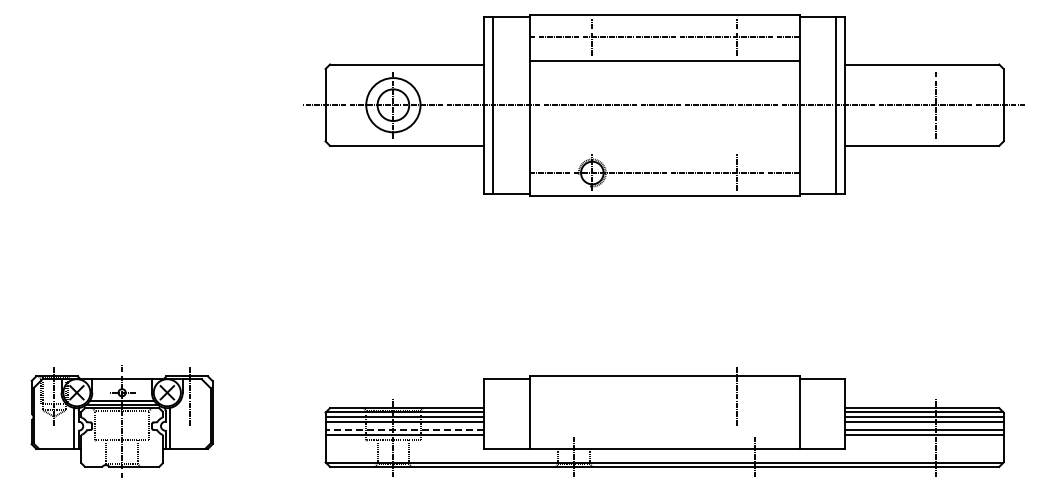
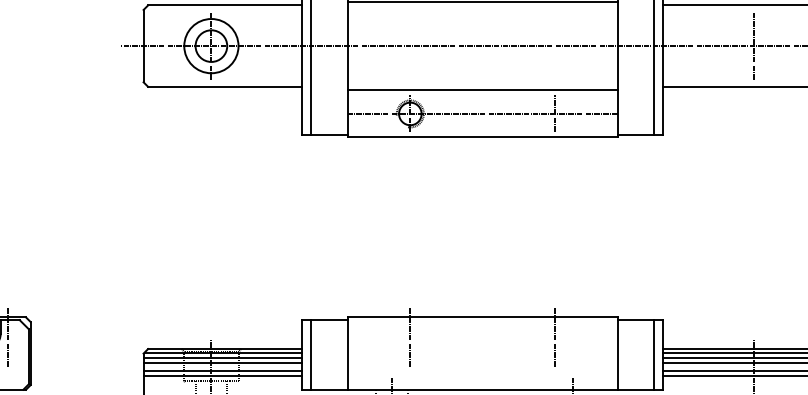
line: (664, 149) -> (482, 90), added
line: (592, 396) -> (410, 337), added
line: (493, 413) -> (311, 354), added
line: (836, 413) -> (654, 354), added
line: (404, 430) -> (222, 371), dashed -> solid

